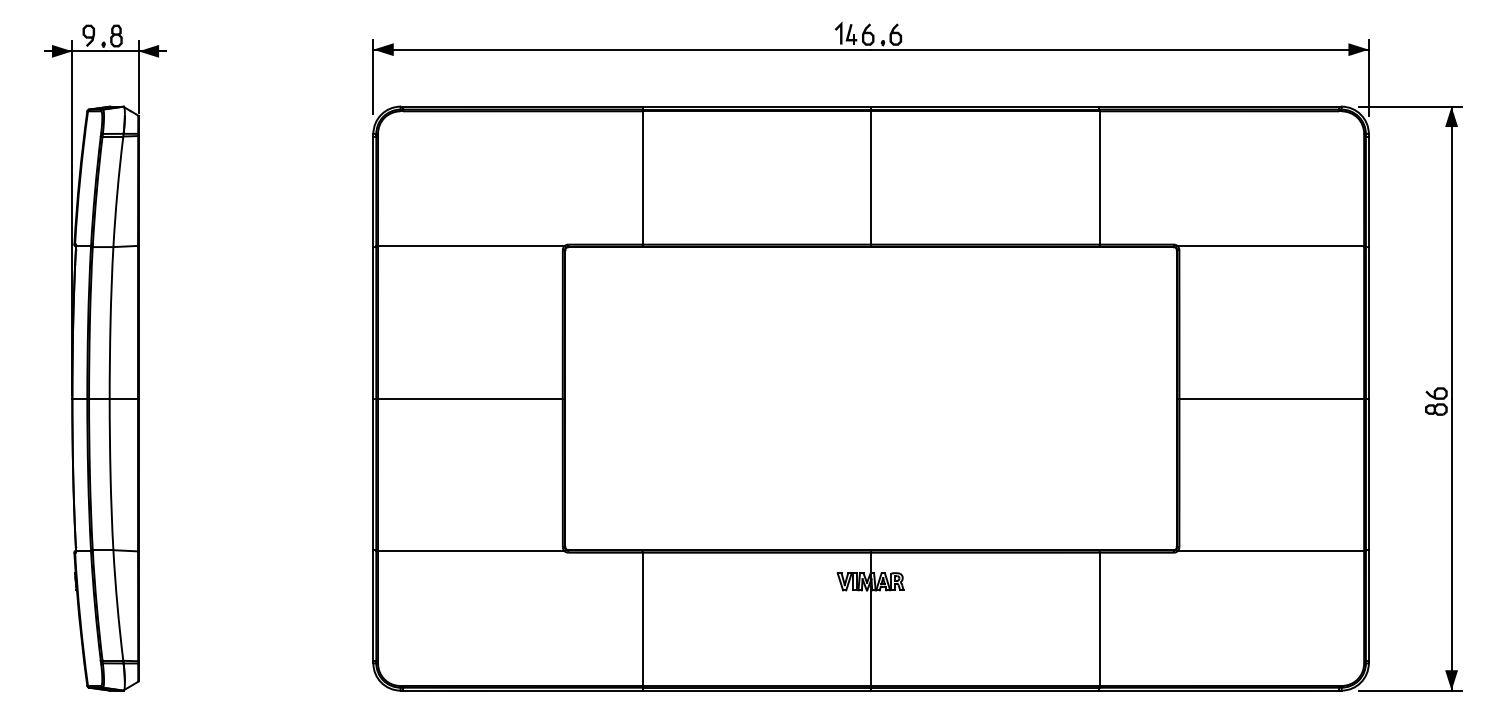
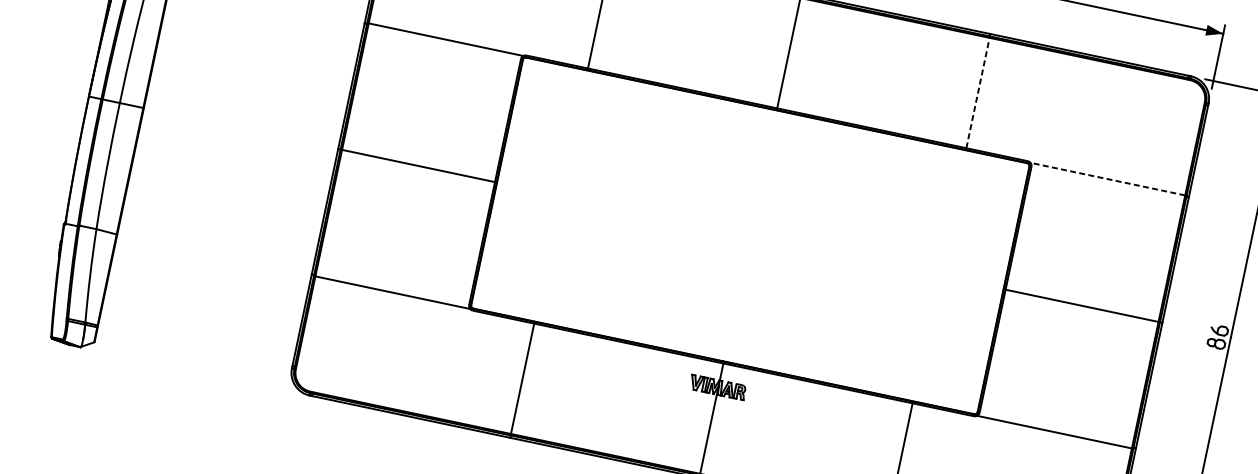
line: (1099, 177) -> (978, 92), solid -> dashed
line: (1270, 245) -> (1107, 178), solid -> dashed

